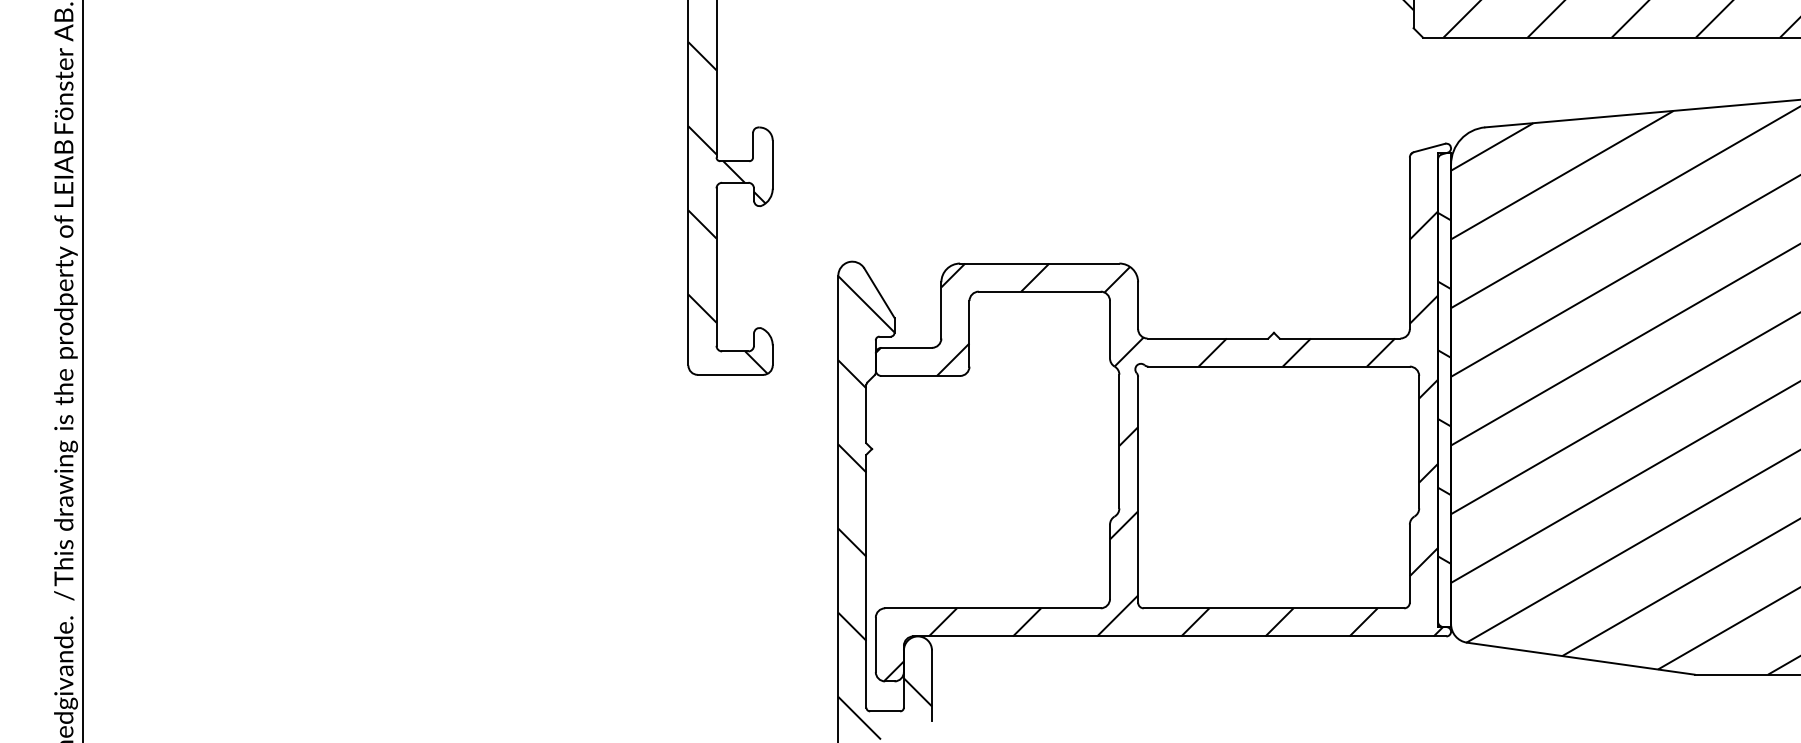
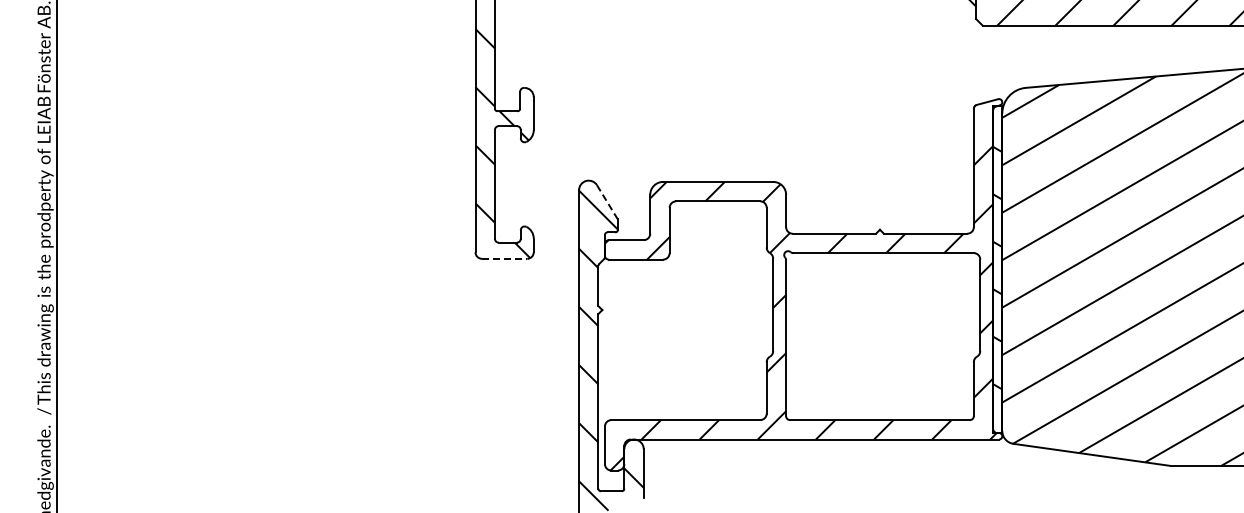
line: (879, 291) -> (607, 201), solid -> dashed
line: (730, 374) -> (504, 258), solid -> dashed

